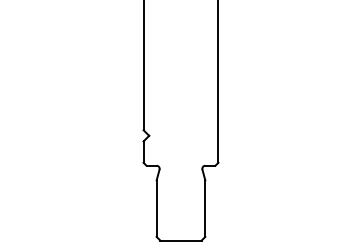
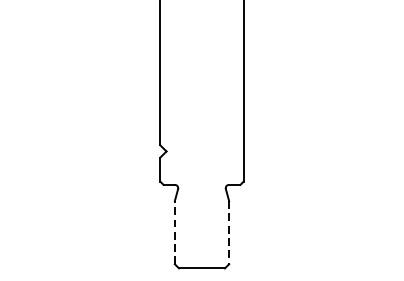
line: (156, 208) -> (174, 232), solid -> dashed
line: (205, 209) -> (229, 233), solid -> dashed

